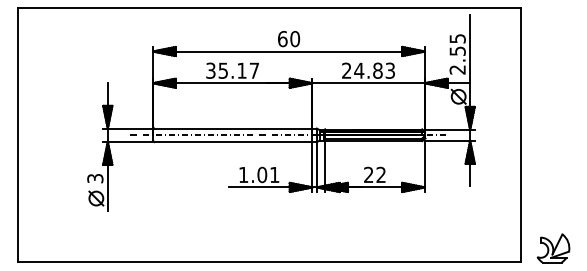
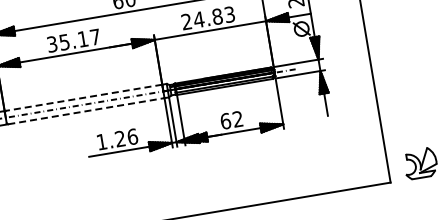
line: (233, 128) -> (84, 97), solid -> dashed
line: (233, 142) -> (86, 111), solid -> dashed
text: (268, 174) -> (126, 137), 1.01 -> 1.26
text: (368, 174) -> (225, 120), 22 -> 62

